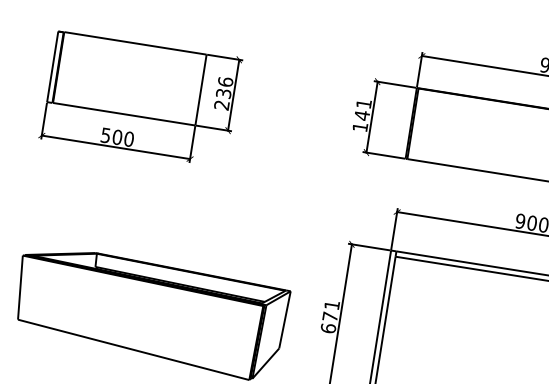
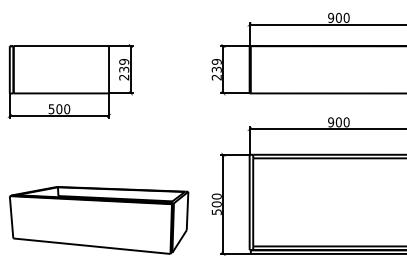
text: (226, 81) -> (124, 61), 236 -> 239
text: (361, 115) -> (216, 69), 141 -> 239
text: (329, 316) -> (216, 204), 671 -> 500

